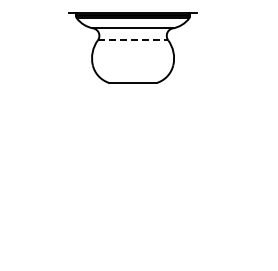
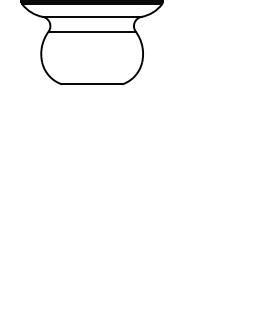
line: (133, 40) -> (92, 31), dashed -> solid

